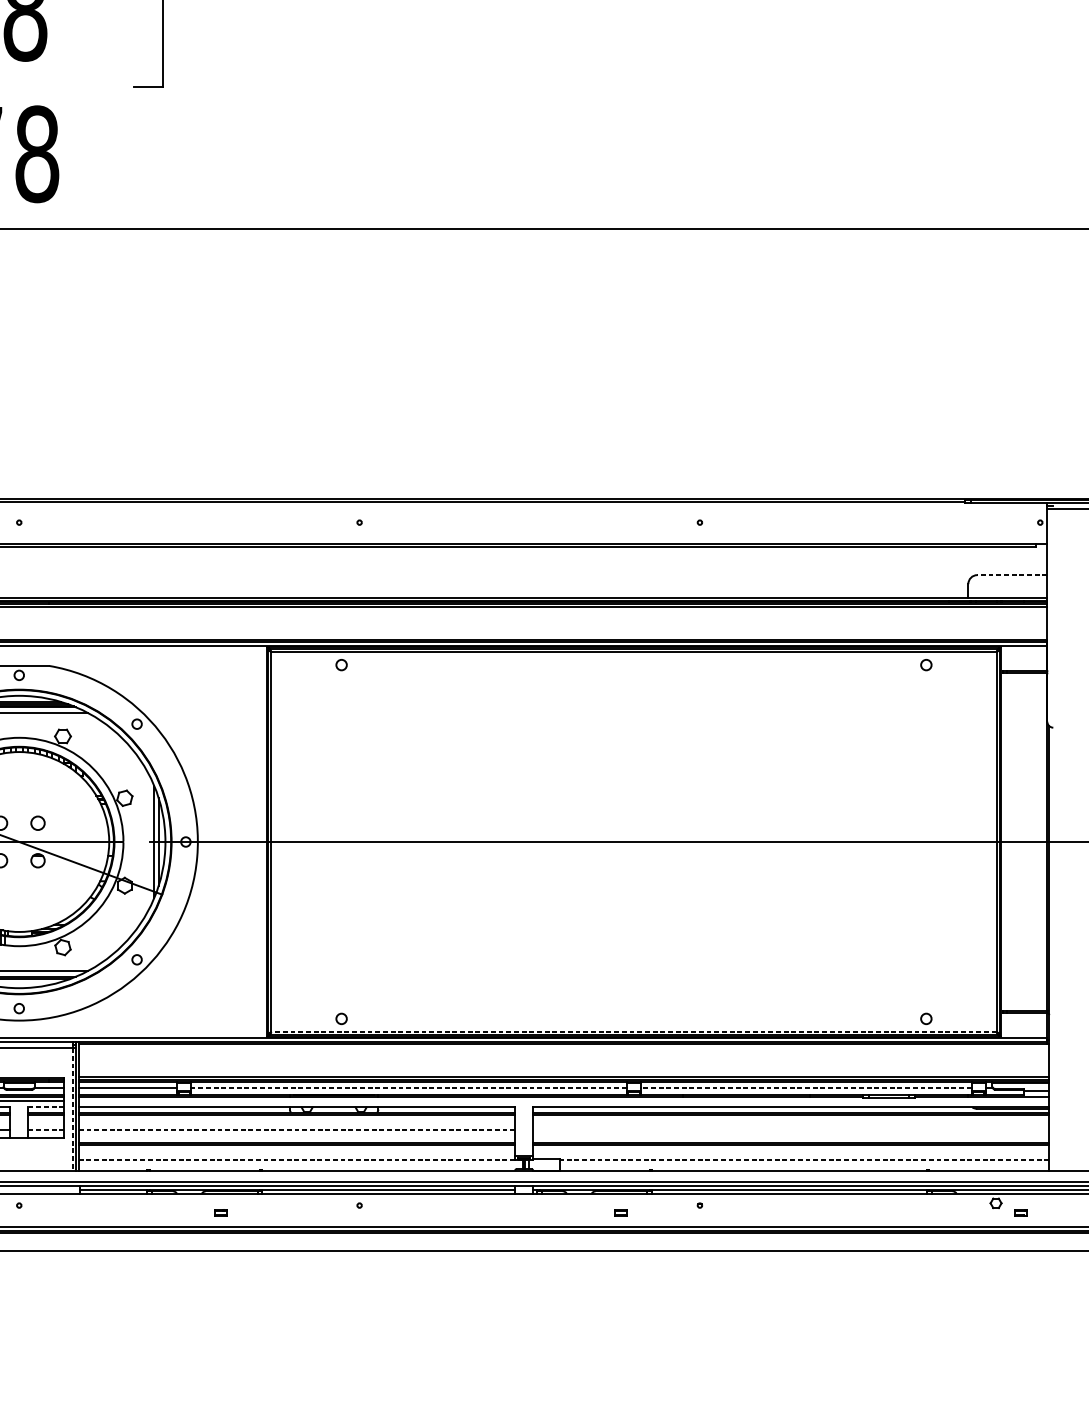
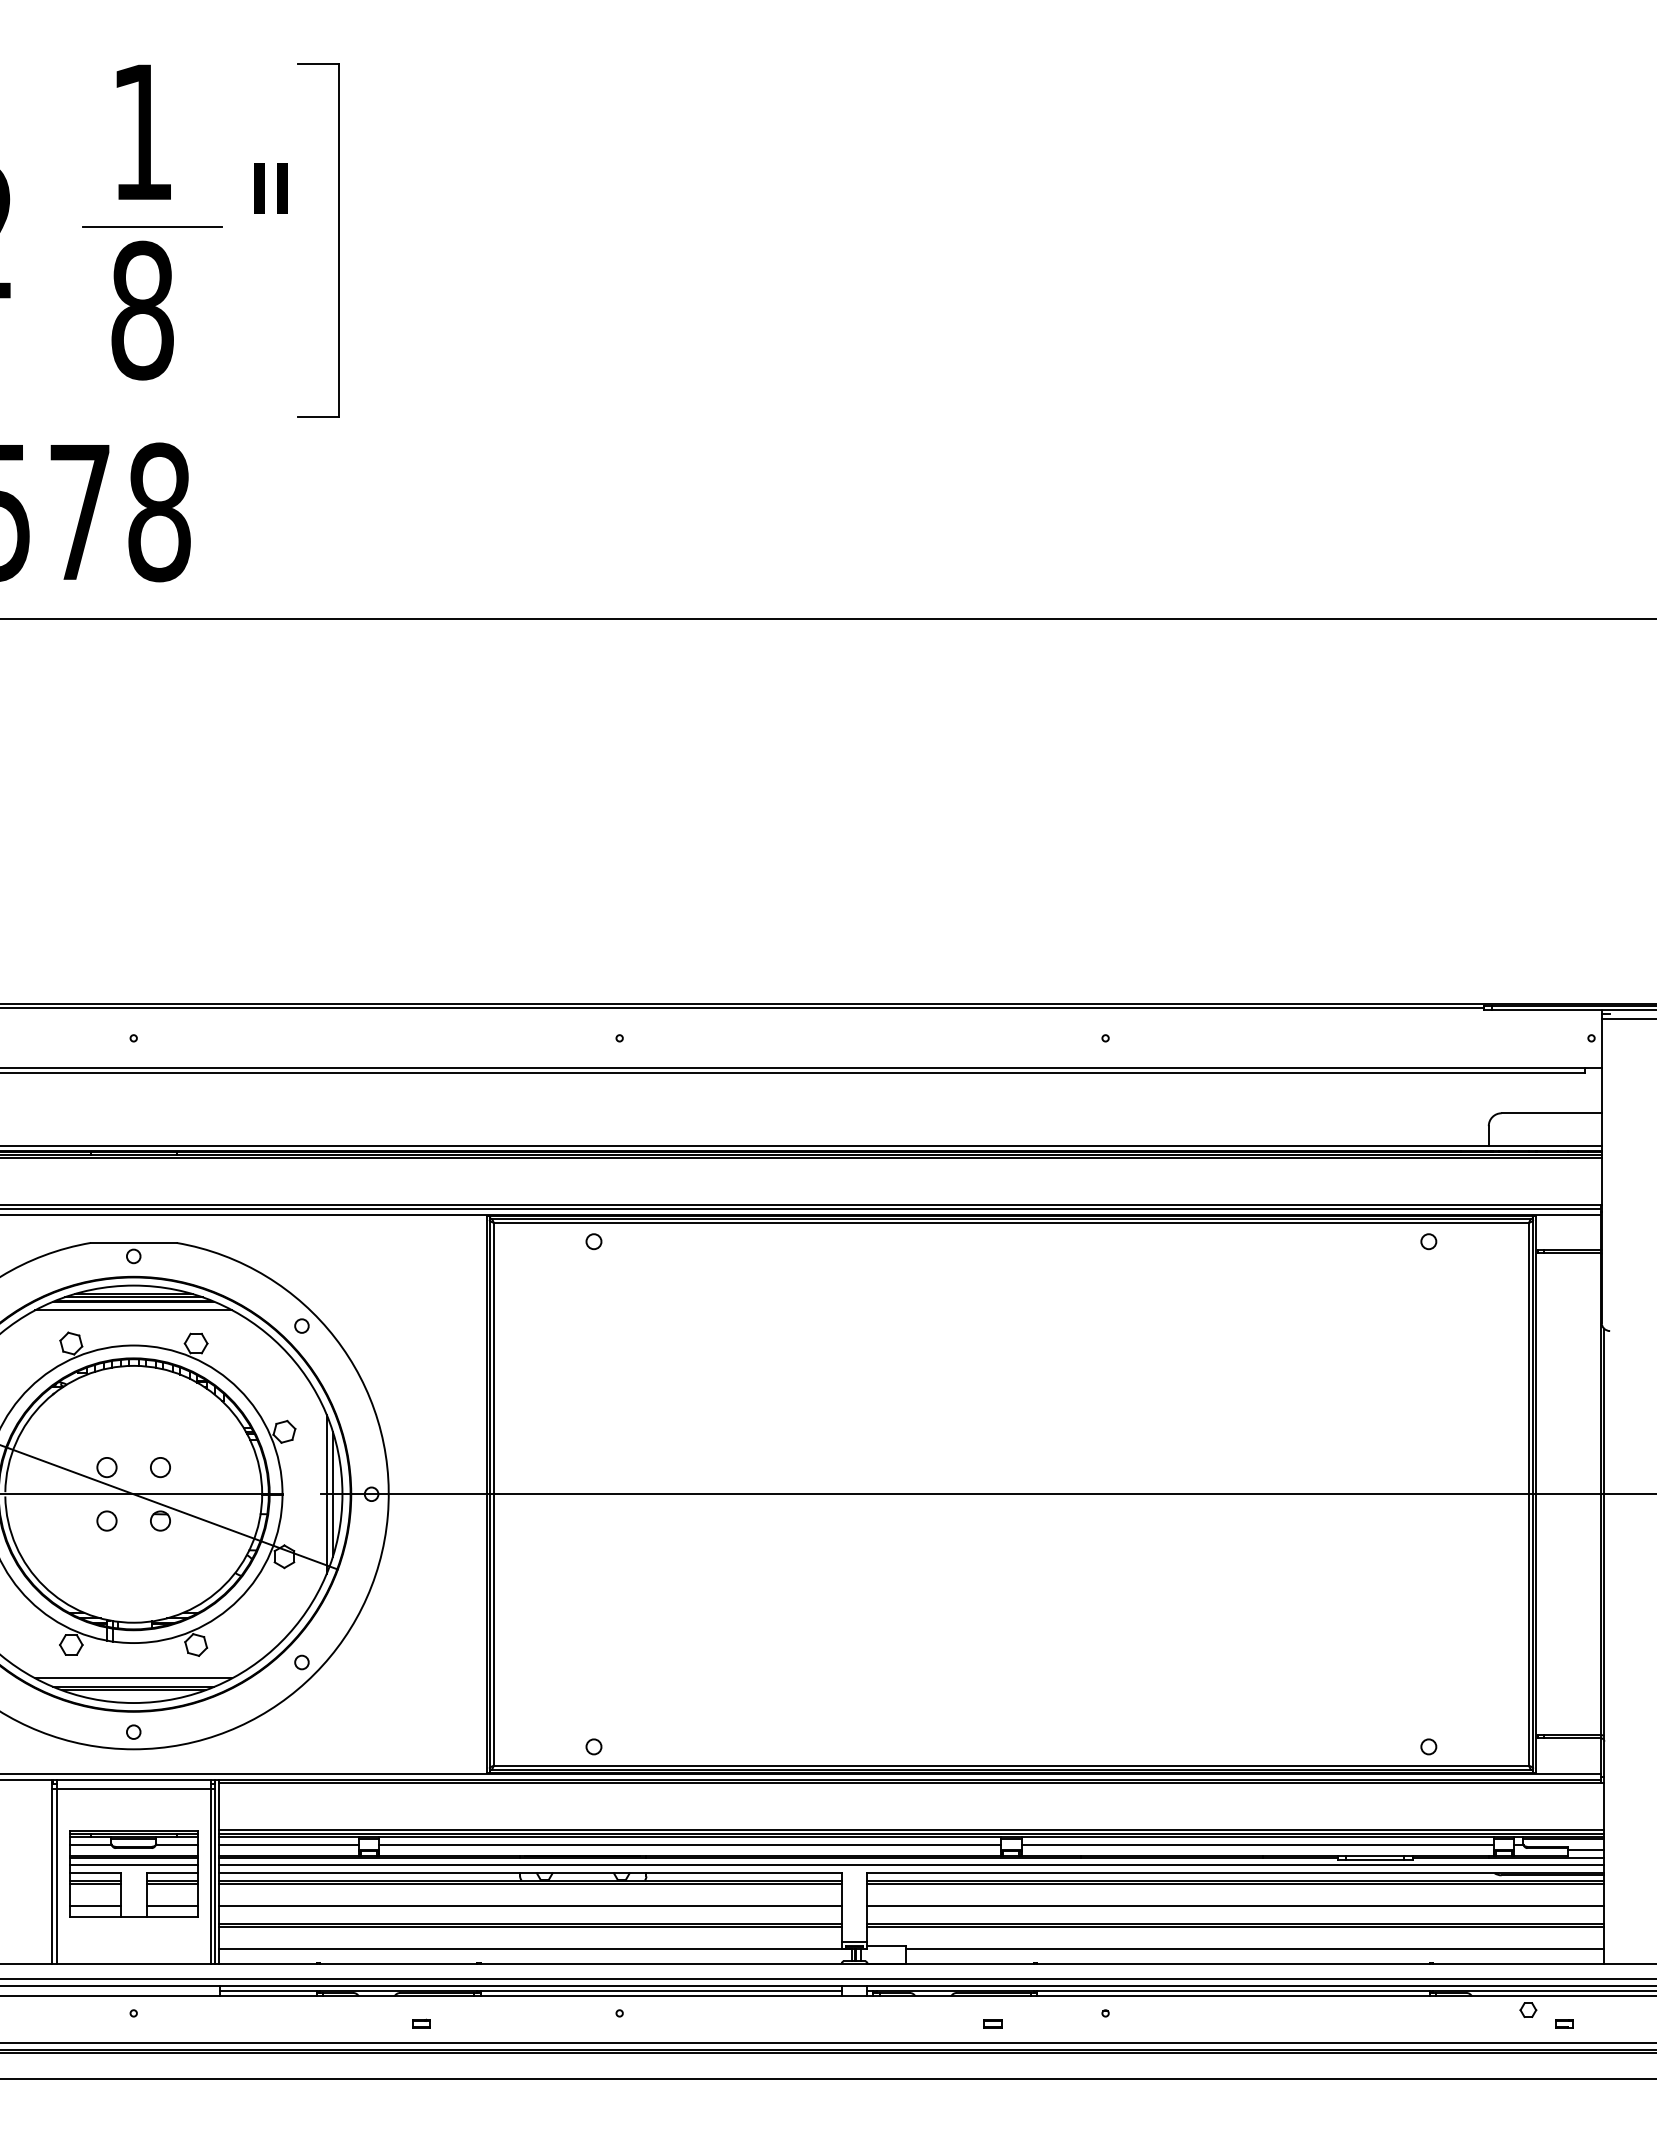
line: (1012, 575) -> (1551, 1113), dashed -> solid
line: (634, 1031) -> (1011, 1765), dashed -> solid
line: (409, 1087) -> (690, 1845), dashed -> solid
line: (806, 1087) -> (1257, 1845), dashed -> solid
line: (564, 1101) -> (911, 1864), added
line: (46, 1107) -> (172, 1873), dashed -> solid
line: (73, 1109) -> (210, 1876), dashed -> solid
line: (46, 1130) -> (172, 1905), dashed -> solid
line: (297, 1130) -> (530, 1905), dashed -> solid
line: (790, 1130) -> (1235, 1905), added
line: (300, 1160) -> (535, 1948), dashed -> solid
line: (804, 1160) -> (1254, 1948), dashed -> solid

